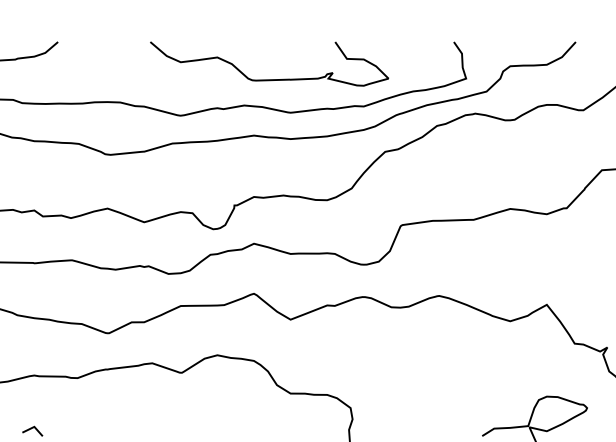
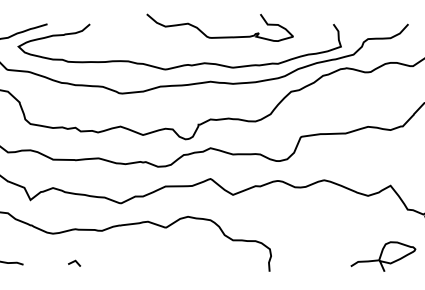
curve: (268, 78) -> (219, 36), moved

